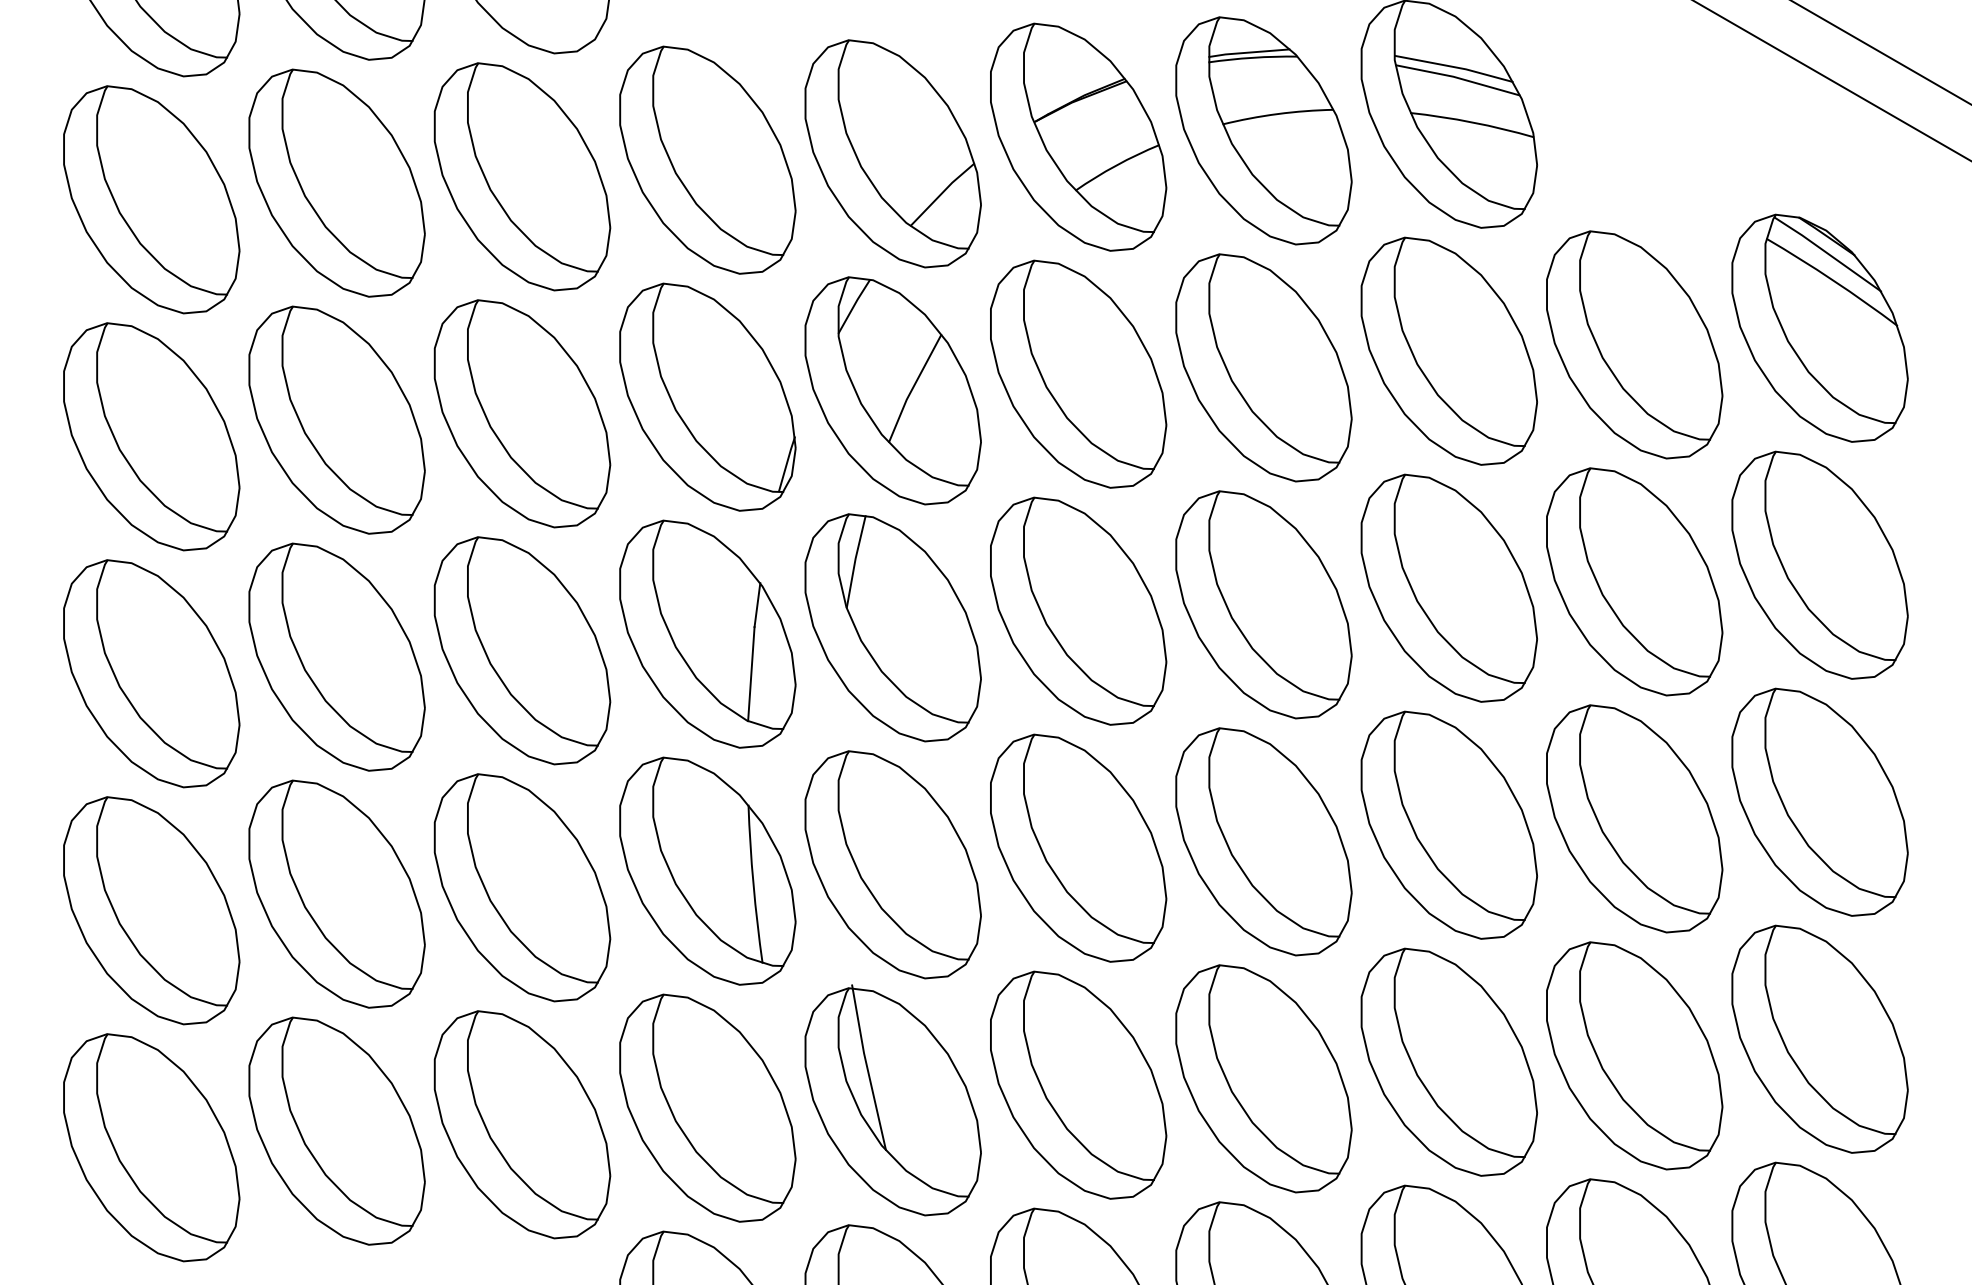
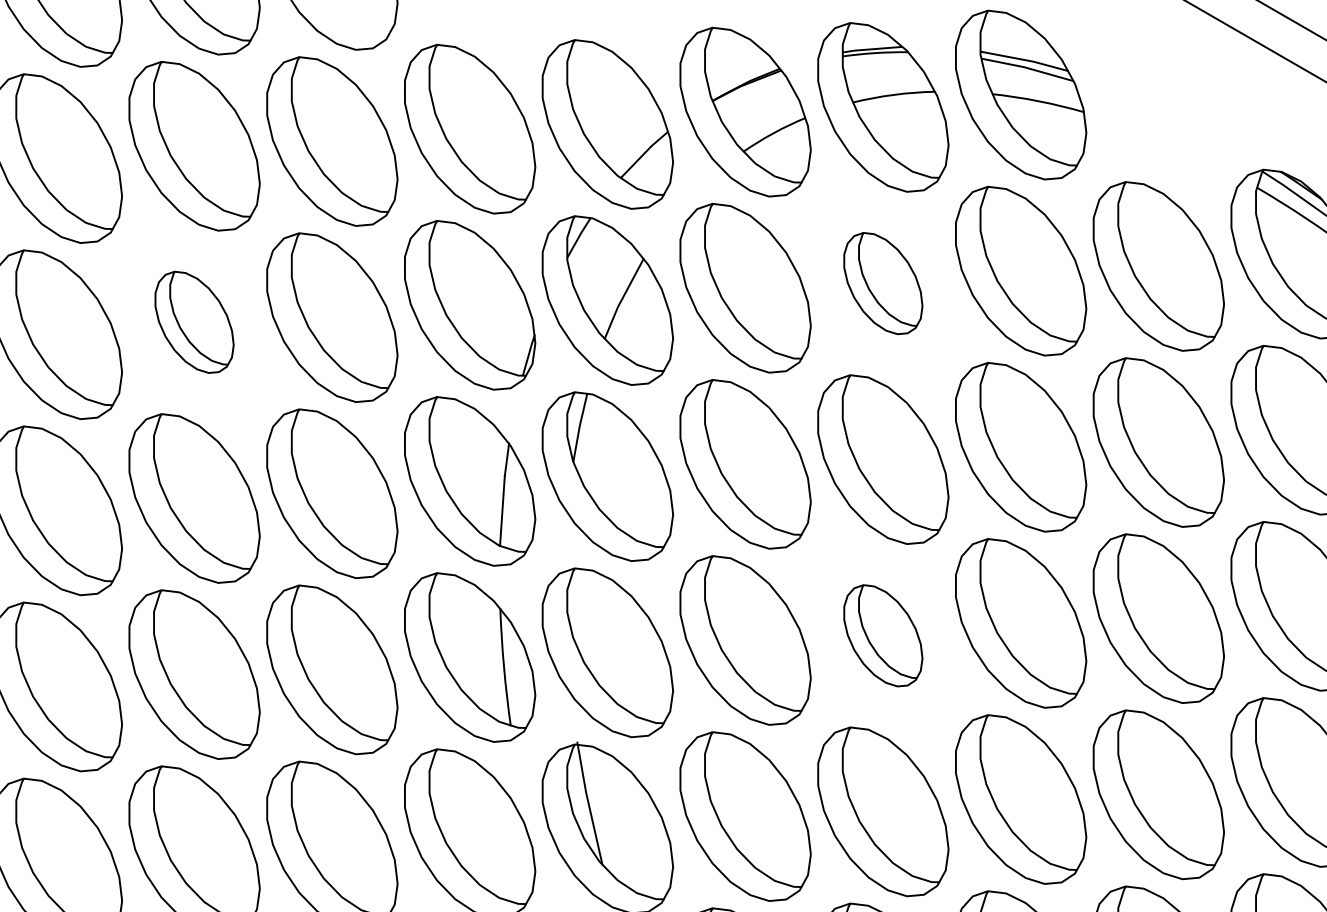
part: (1263, 367) -> (883, 283), size x0.6
part: (336, 419) -> (194, 321), size x0.6
part: (1263, 841) -> (883, 635), size x0.6

